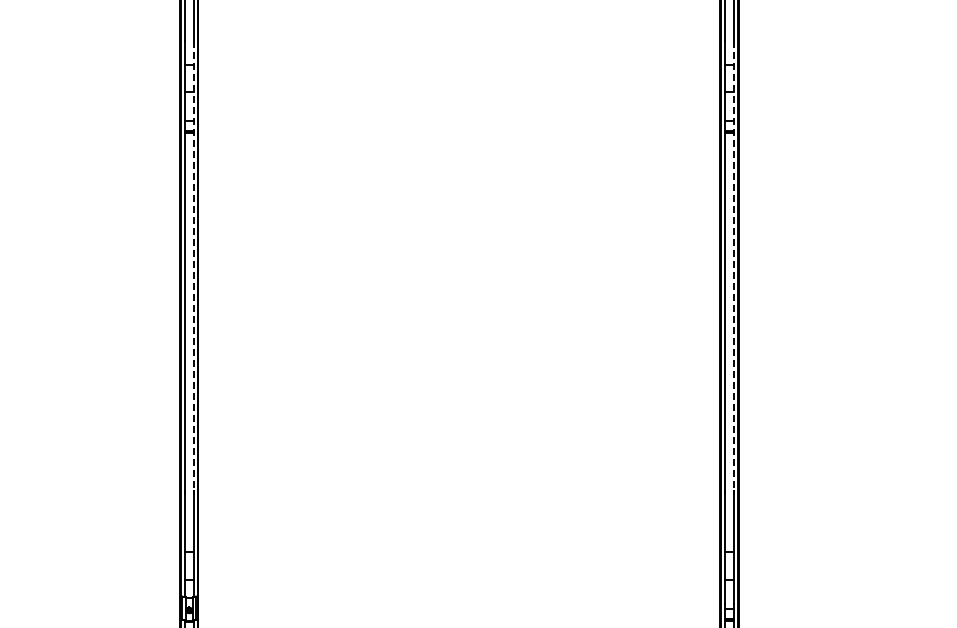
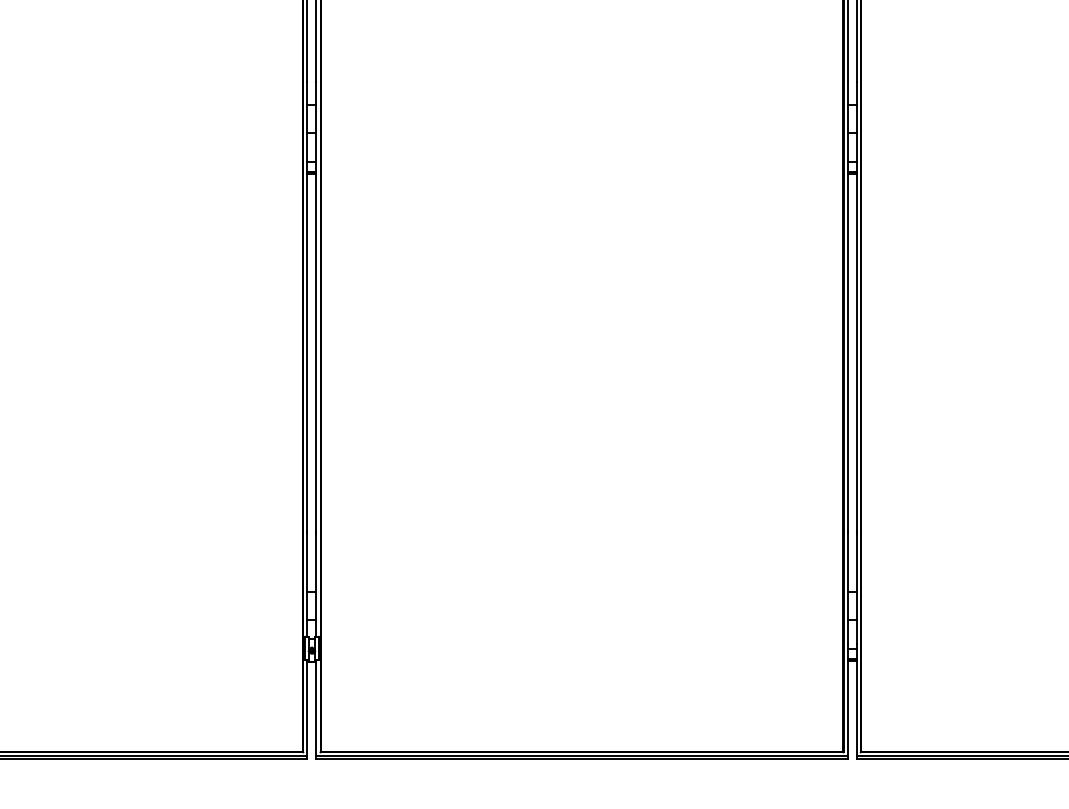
line: (193, 266) -> (316, 306), dashed -> solid
line: (733, 266) -> (856, 306), dashed -> solid

